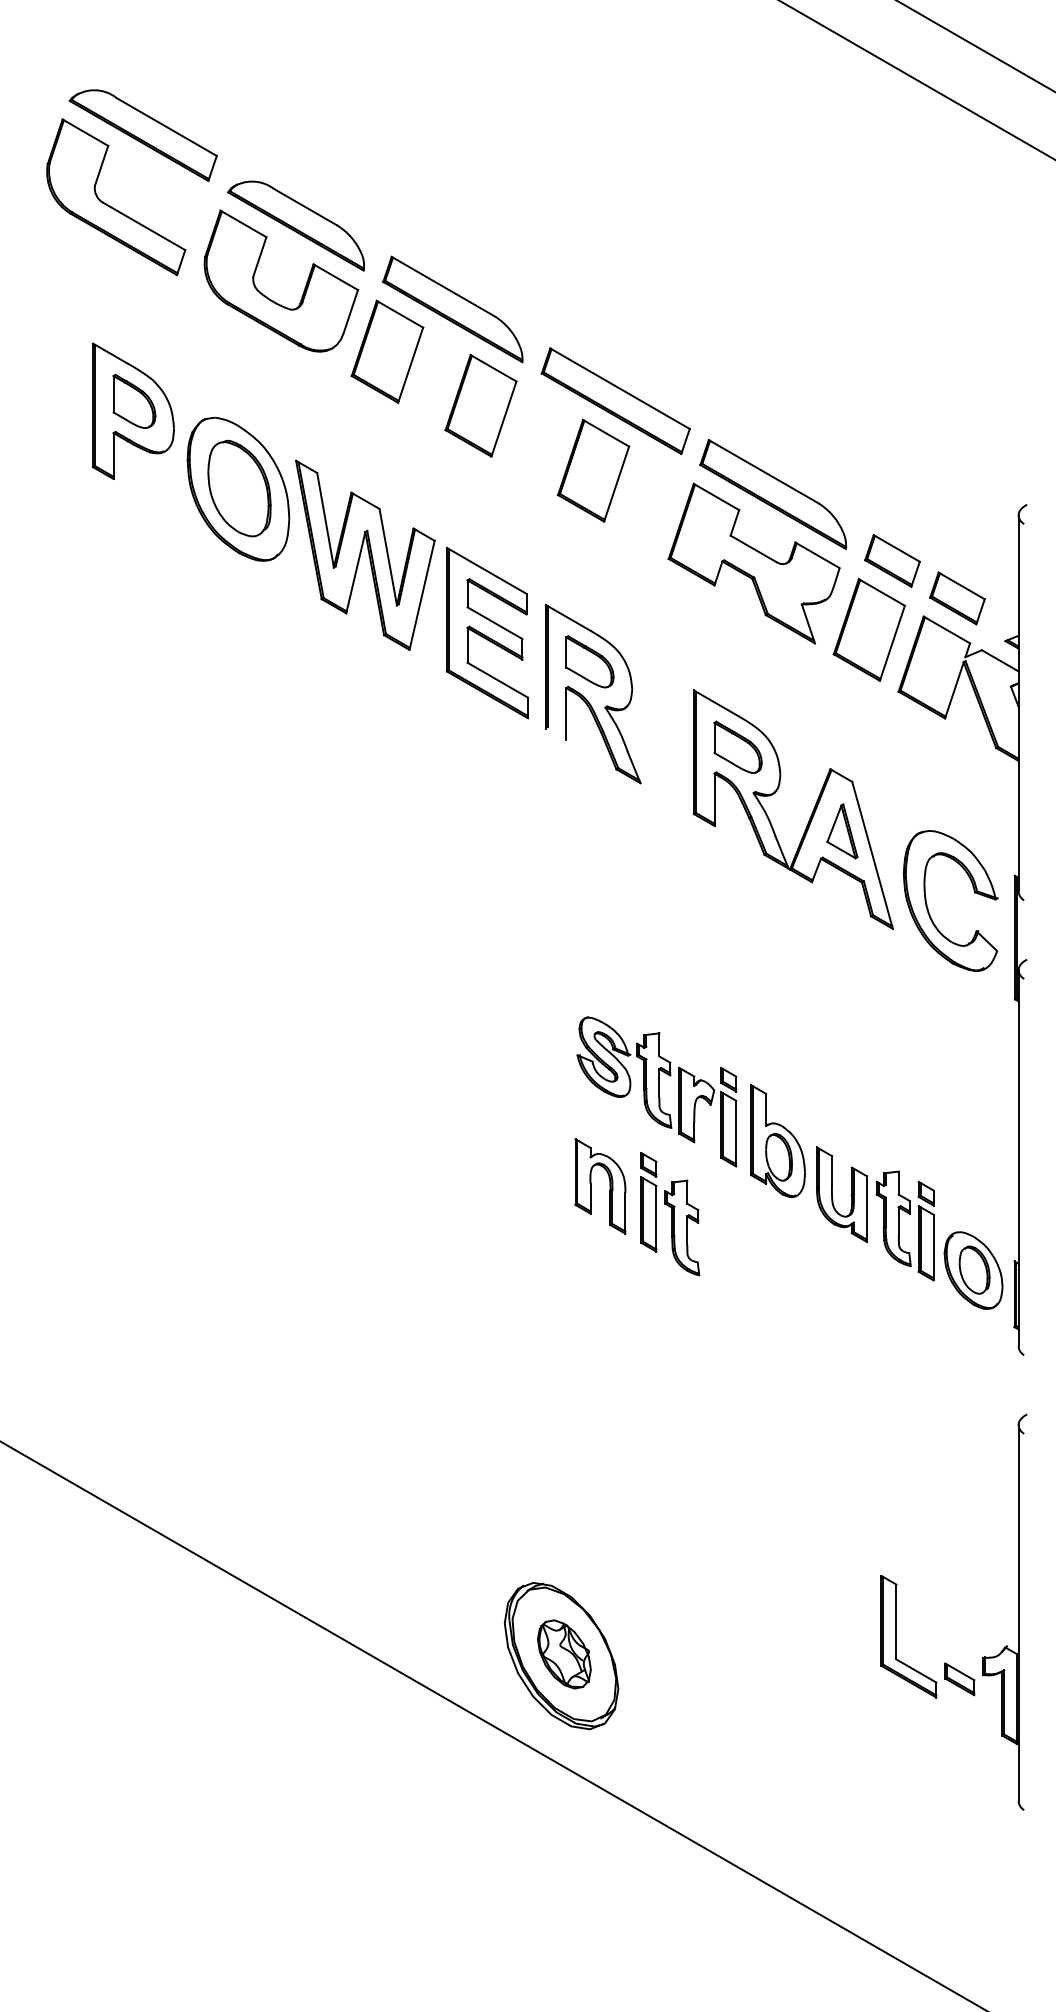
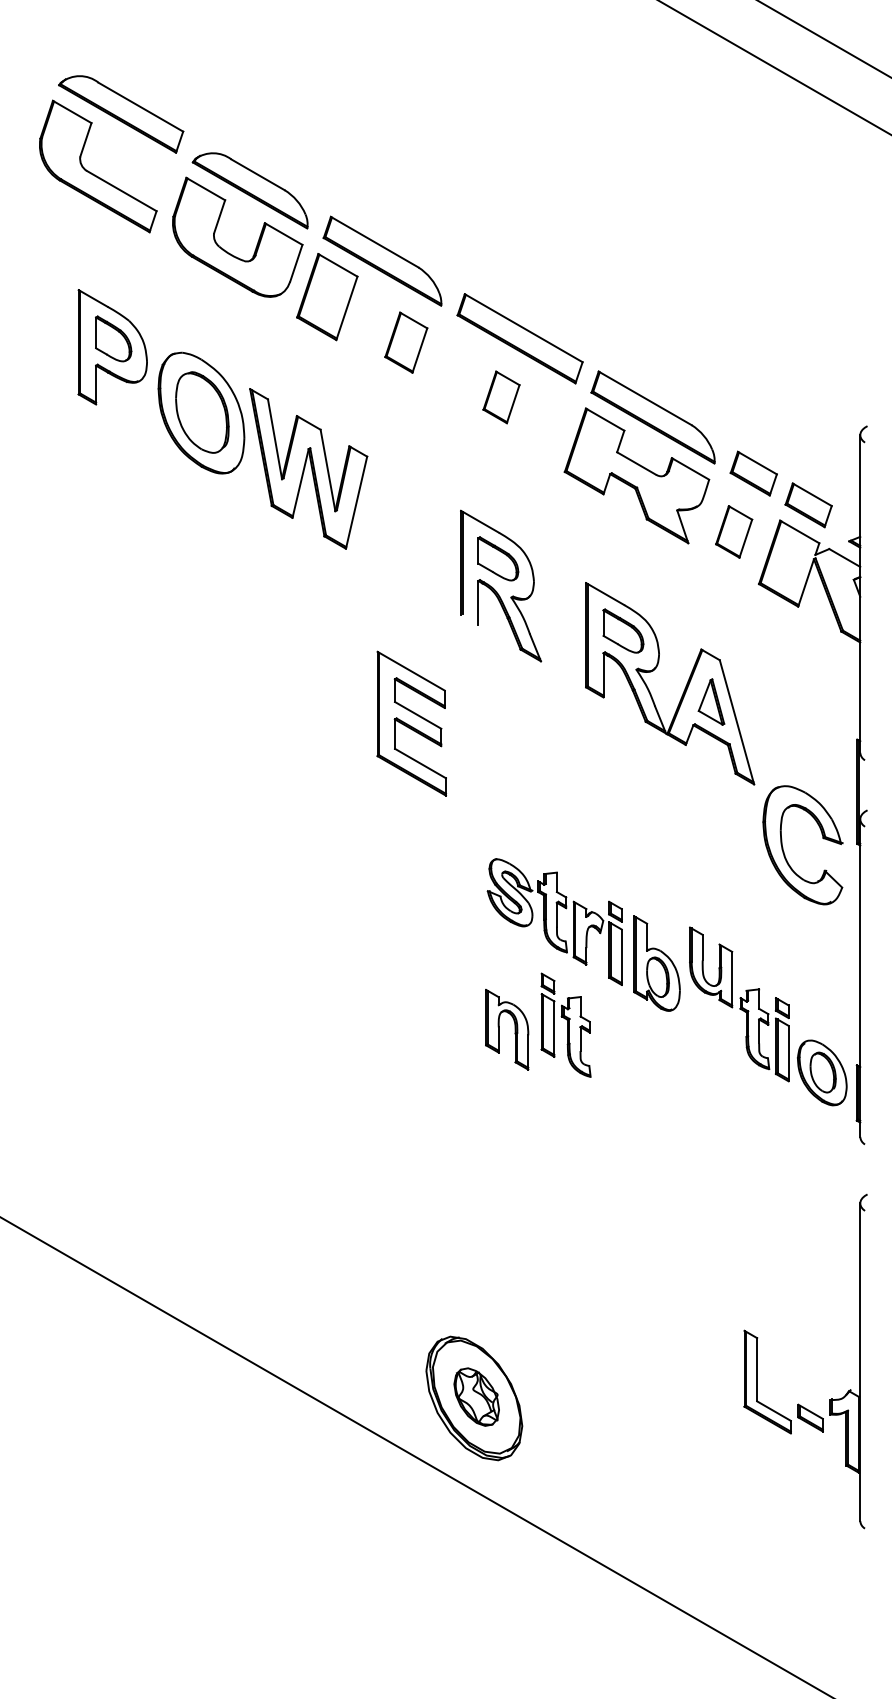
part: (480, 405) -> (405, 342), size x0.7
part: (593, 470) -> (501, 397), size x0.6
part: (868, 629) -> (733, 531), size x0.6
part: (486, 632) -> (410, 723), moved
part: (927, 904) -> (783, 848), moved
part: (591, 1186) -> (499, 1029), moved
part: (832, 1194) -> (703, 967), moved

